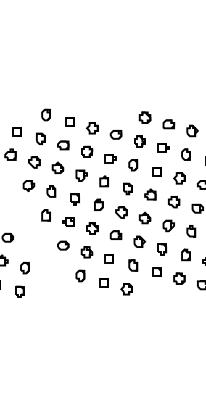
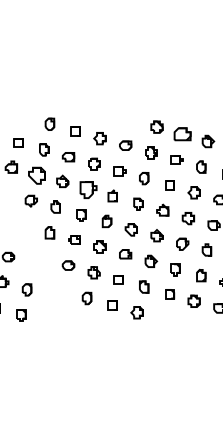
part: (168, 124) -> (182, 134), size x1.4
part: (34, 162) -> (37, 175), size x1.4
part: (81, 175) -> (88, 189), size x1.4

